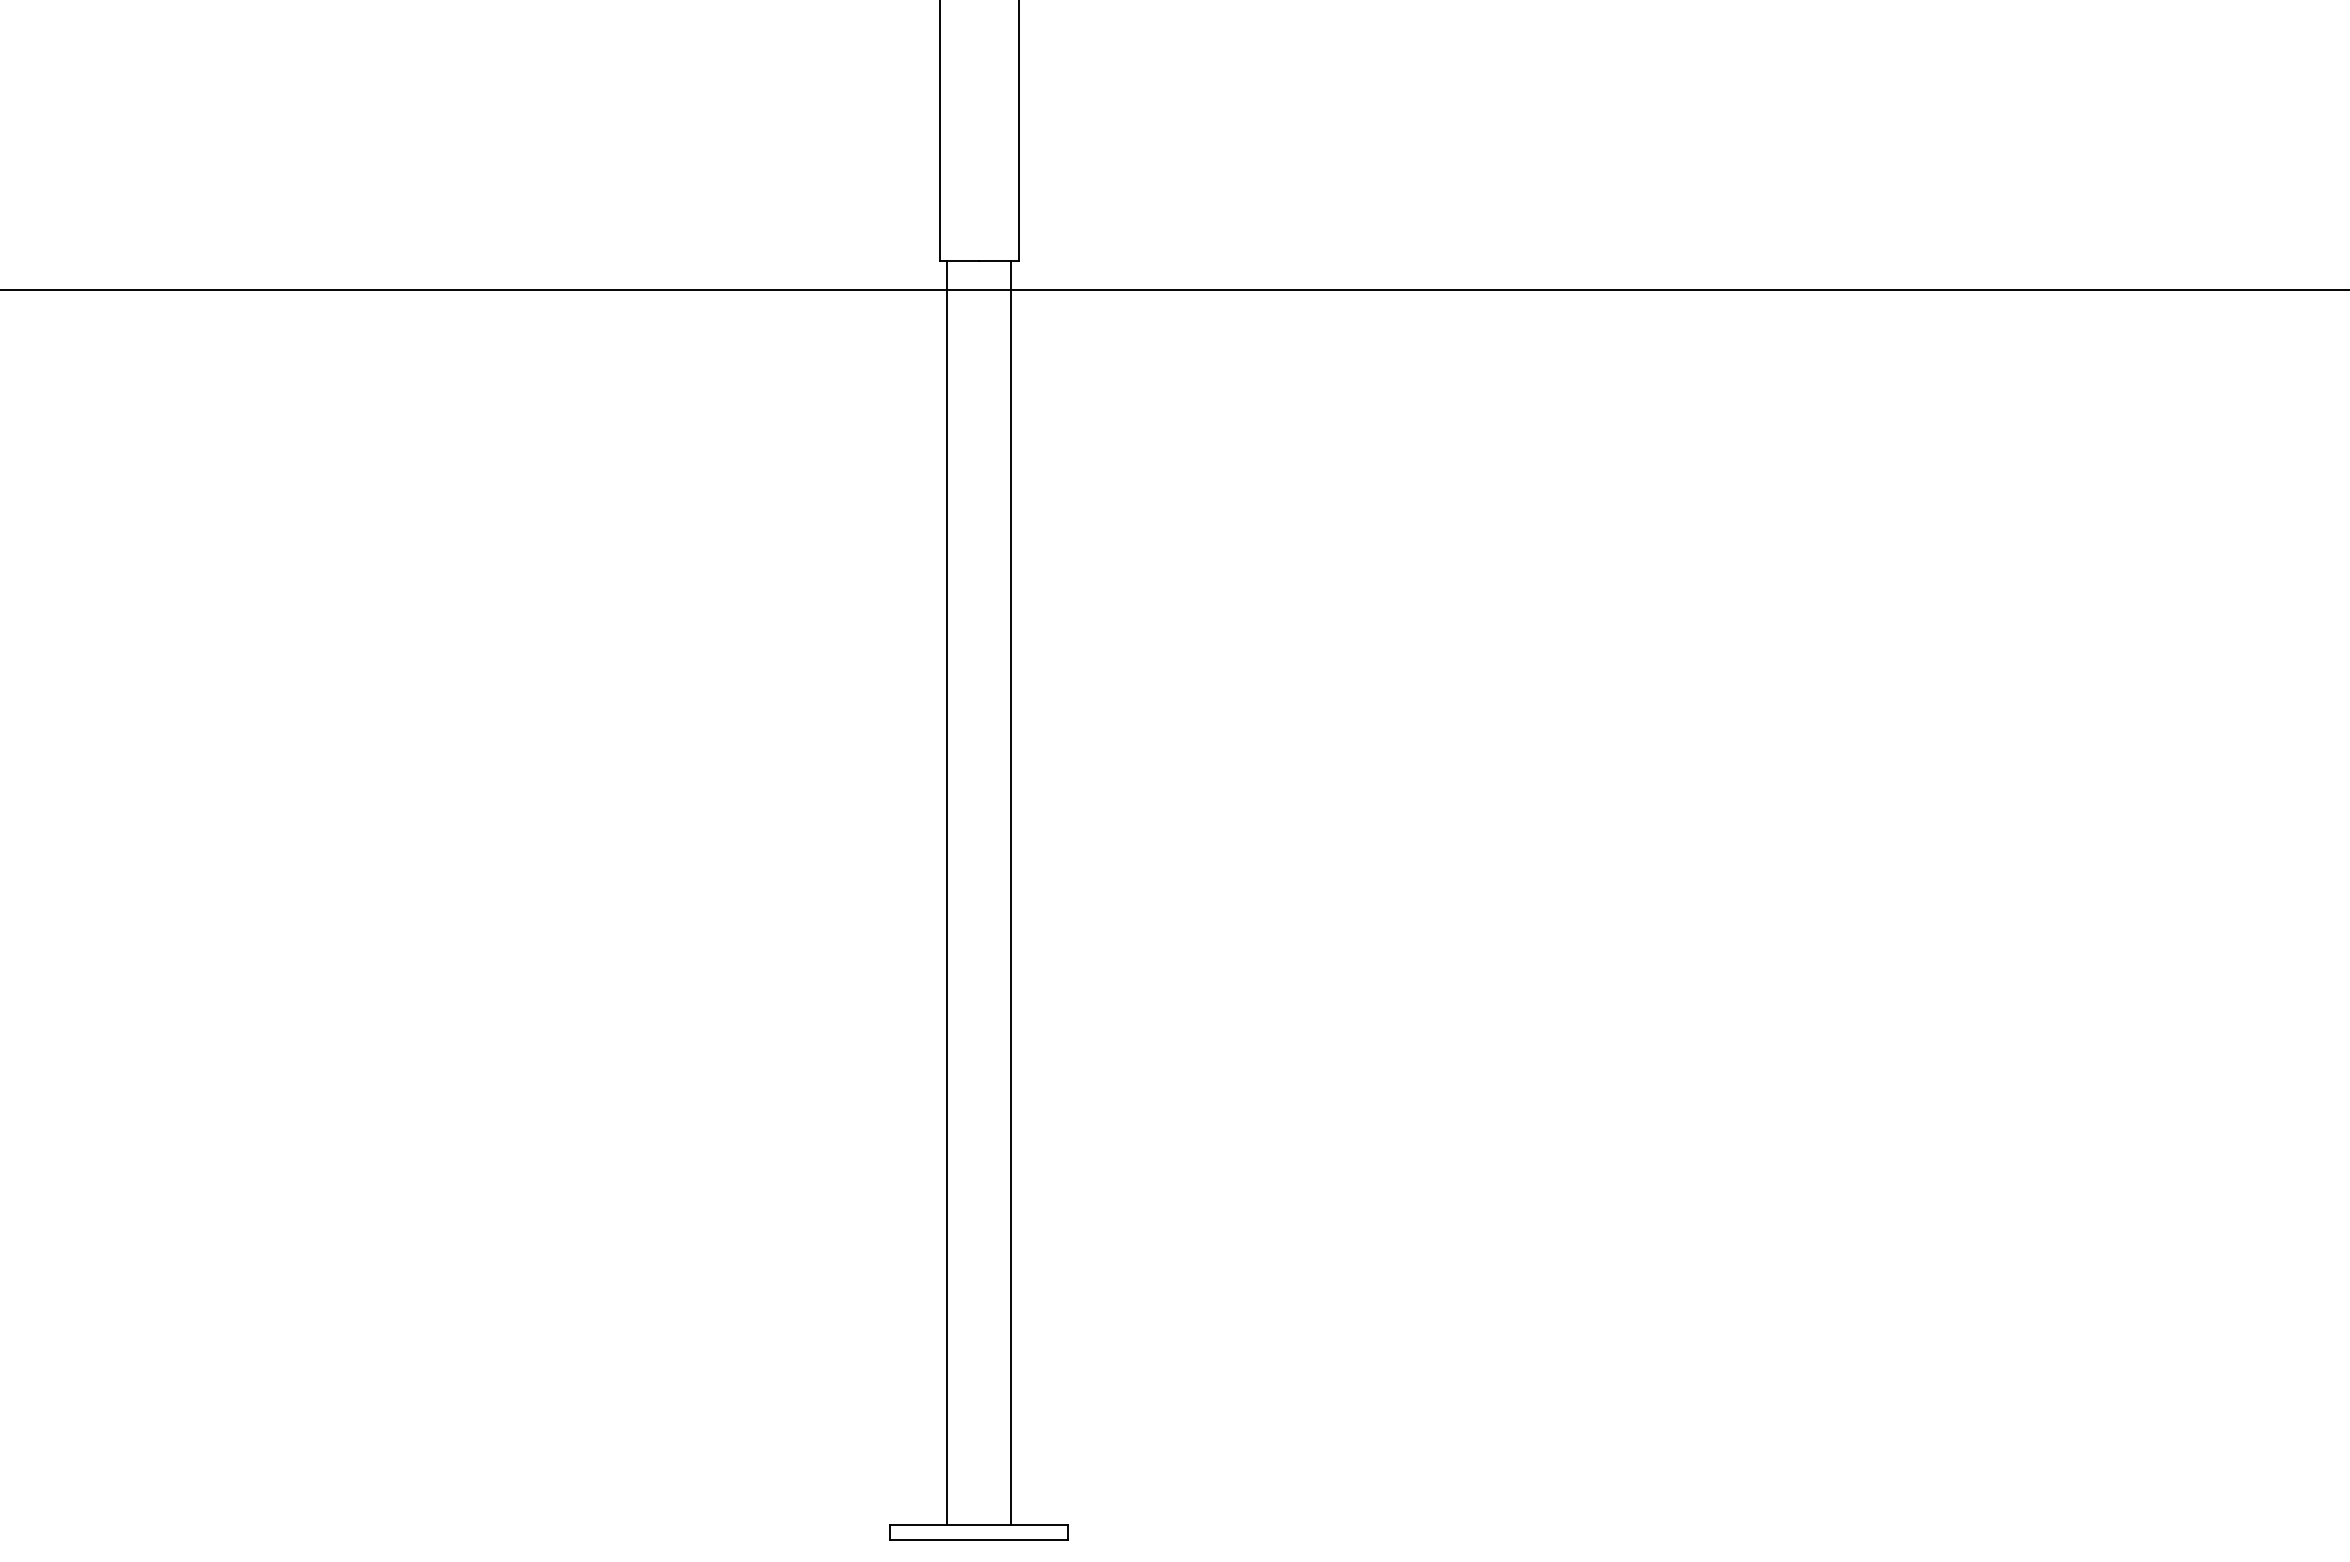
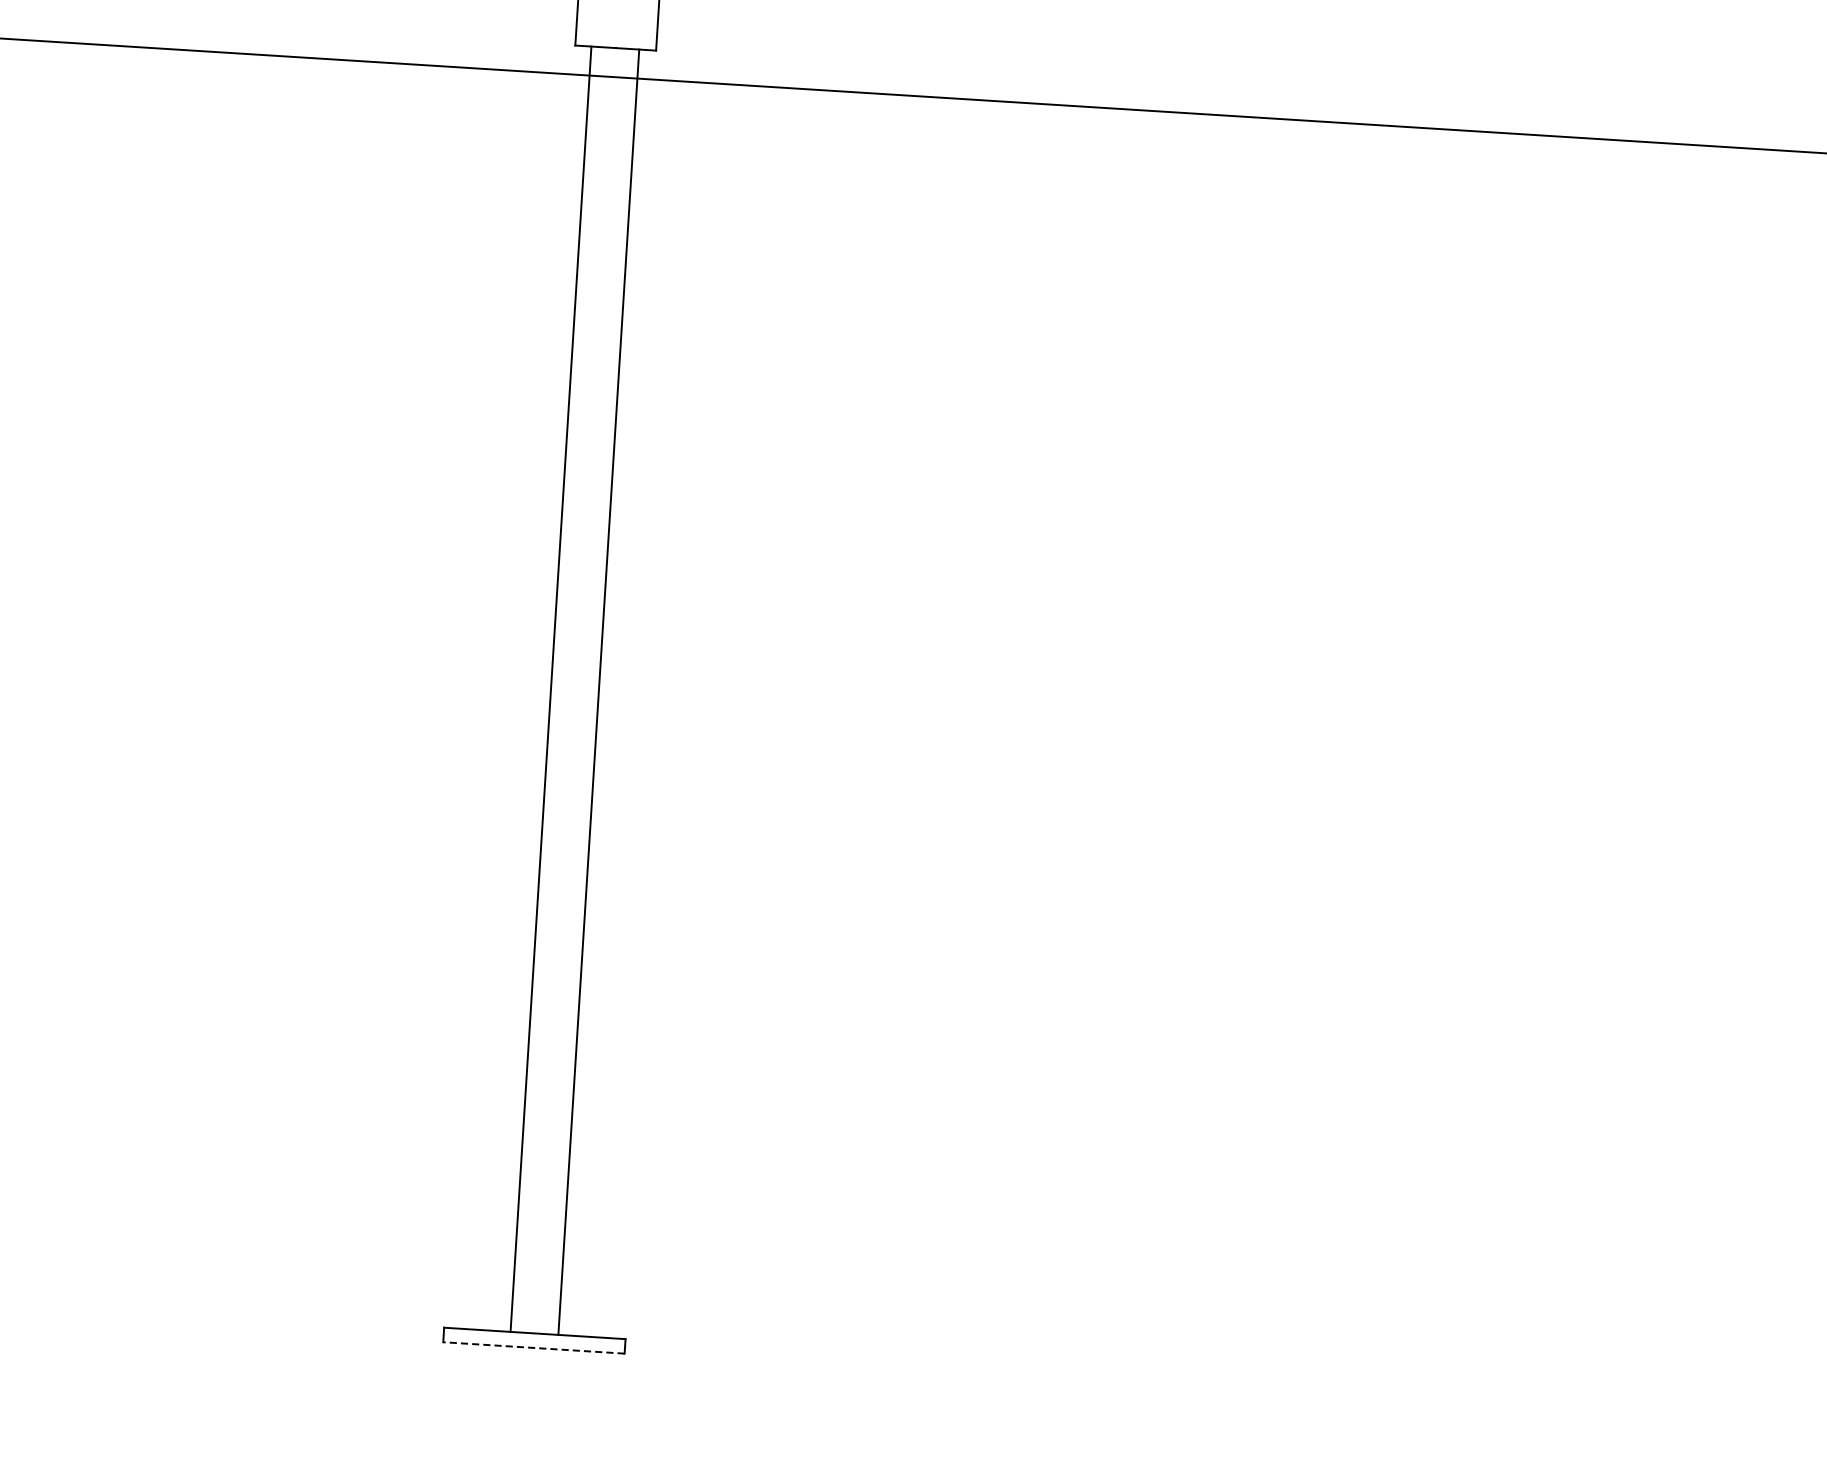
line: (947, 893) -> (598, 692), moved
line: (1011, 893) -> (551, 689), moved
line: (978, 1539) -> (533, 1347), solid -> dashed

